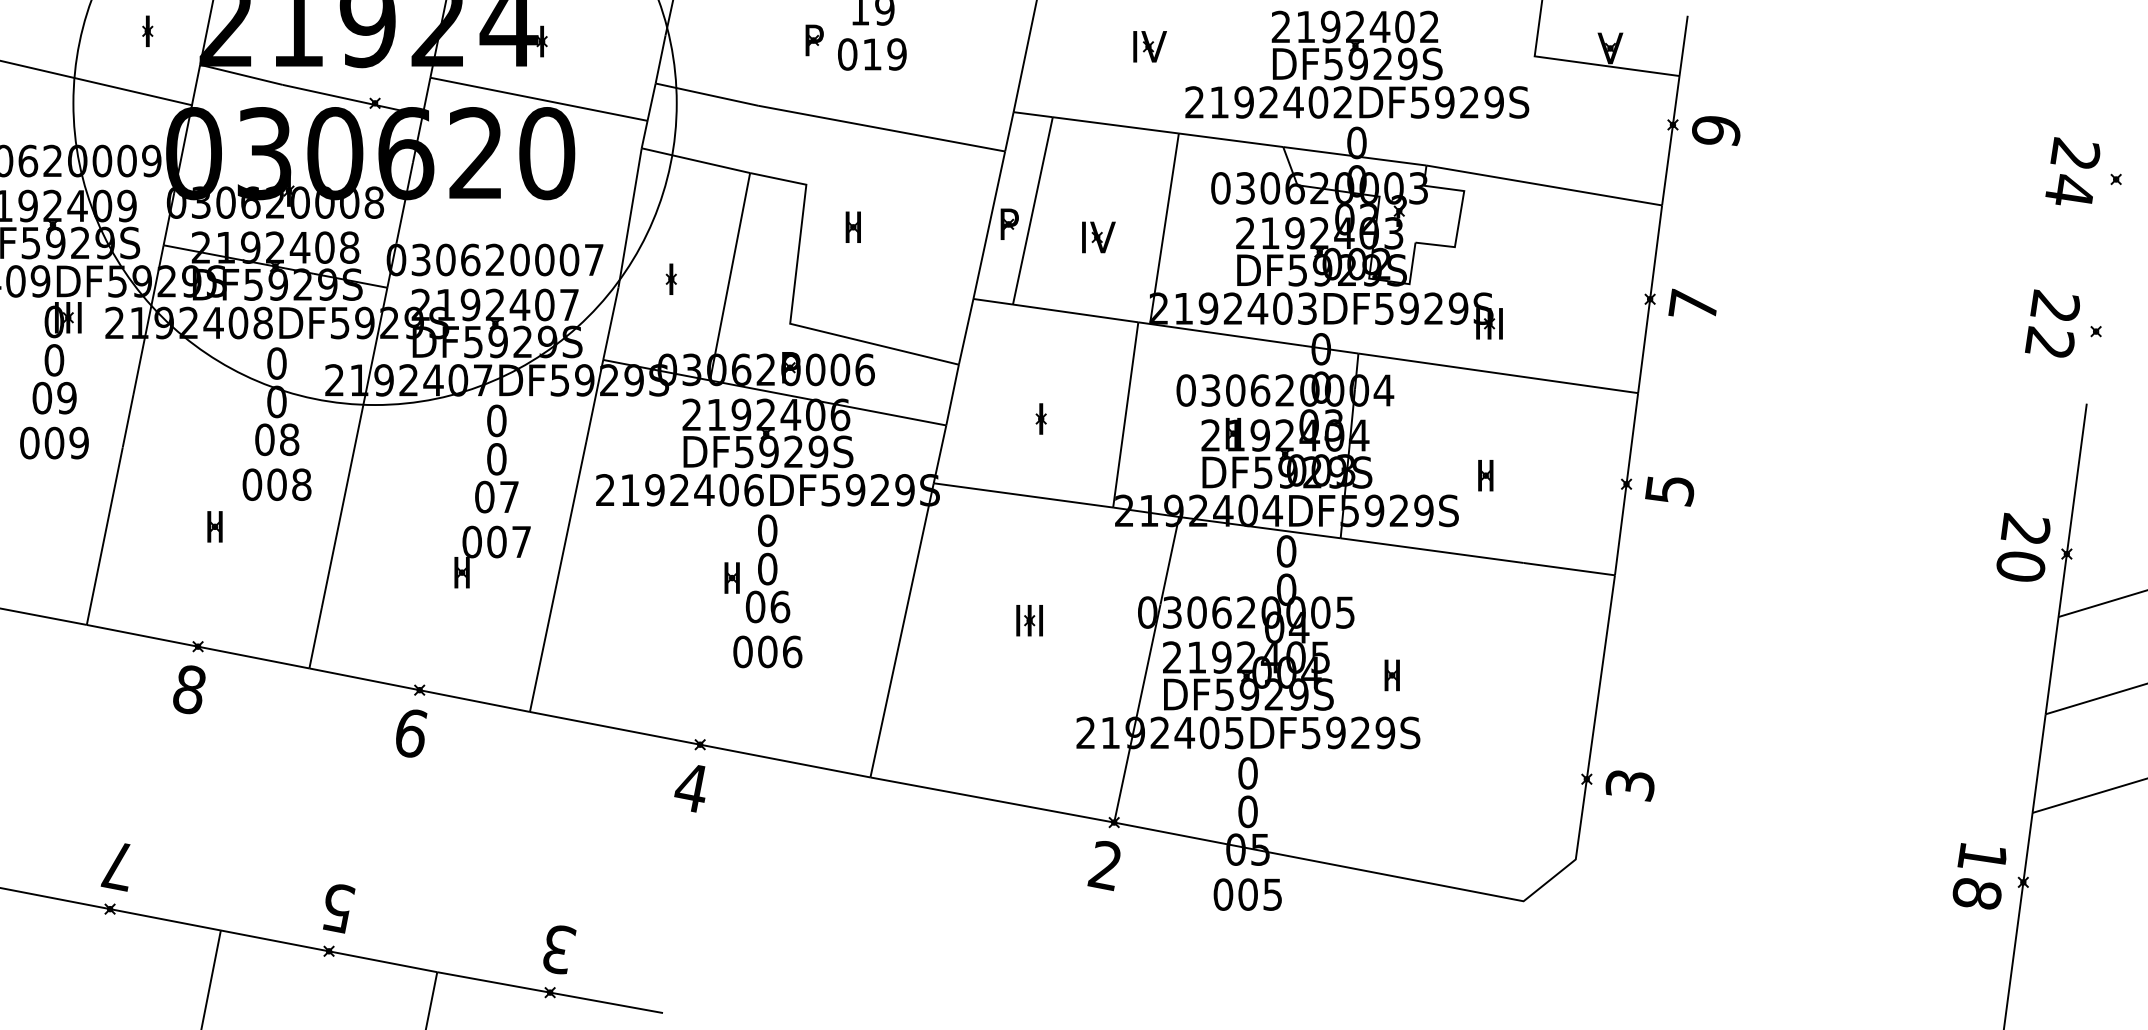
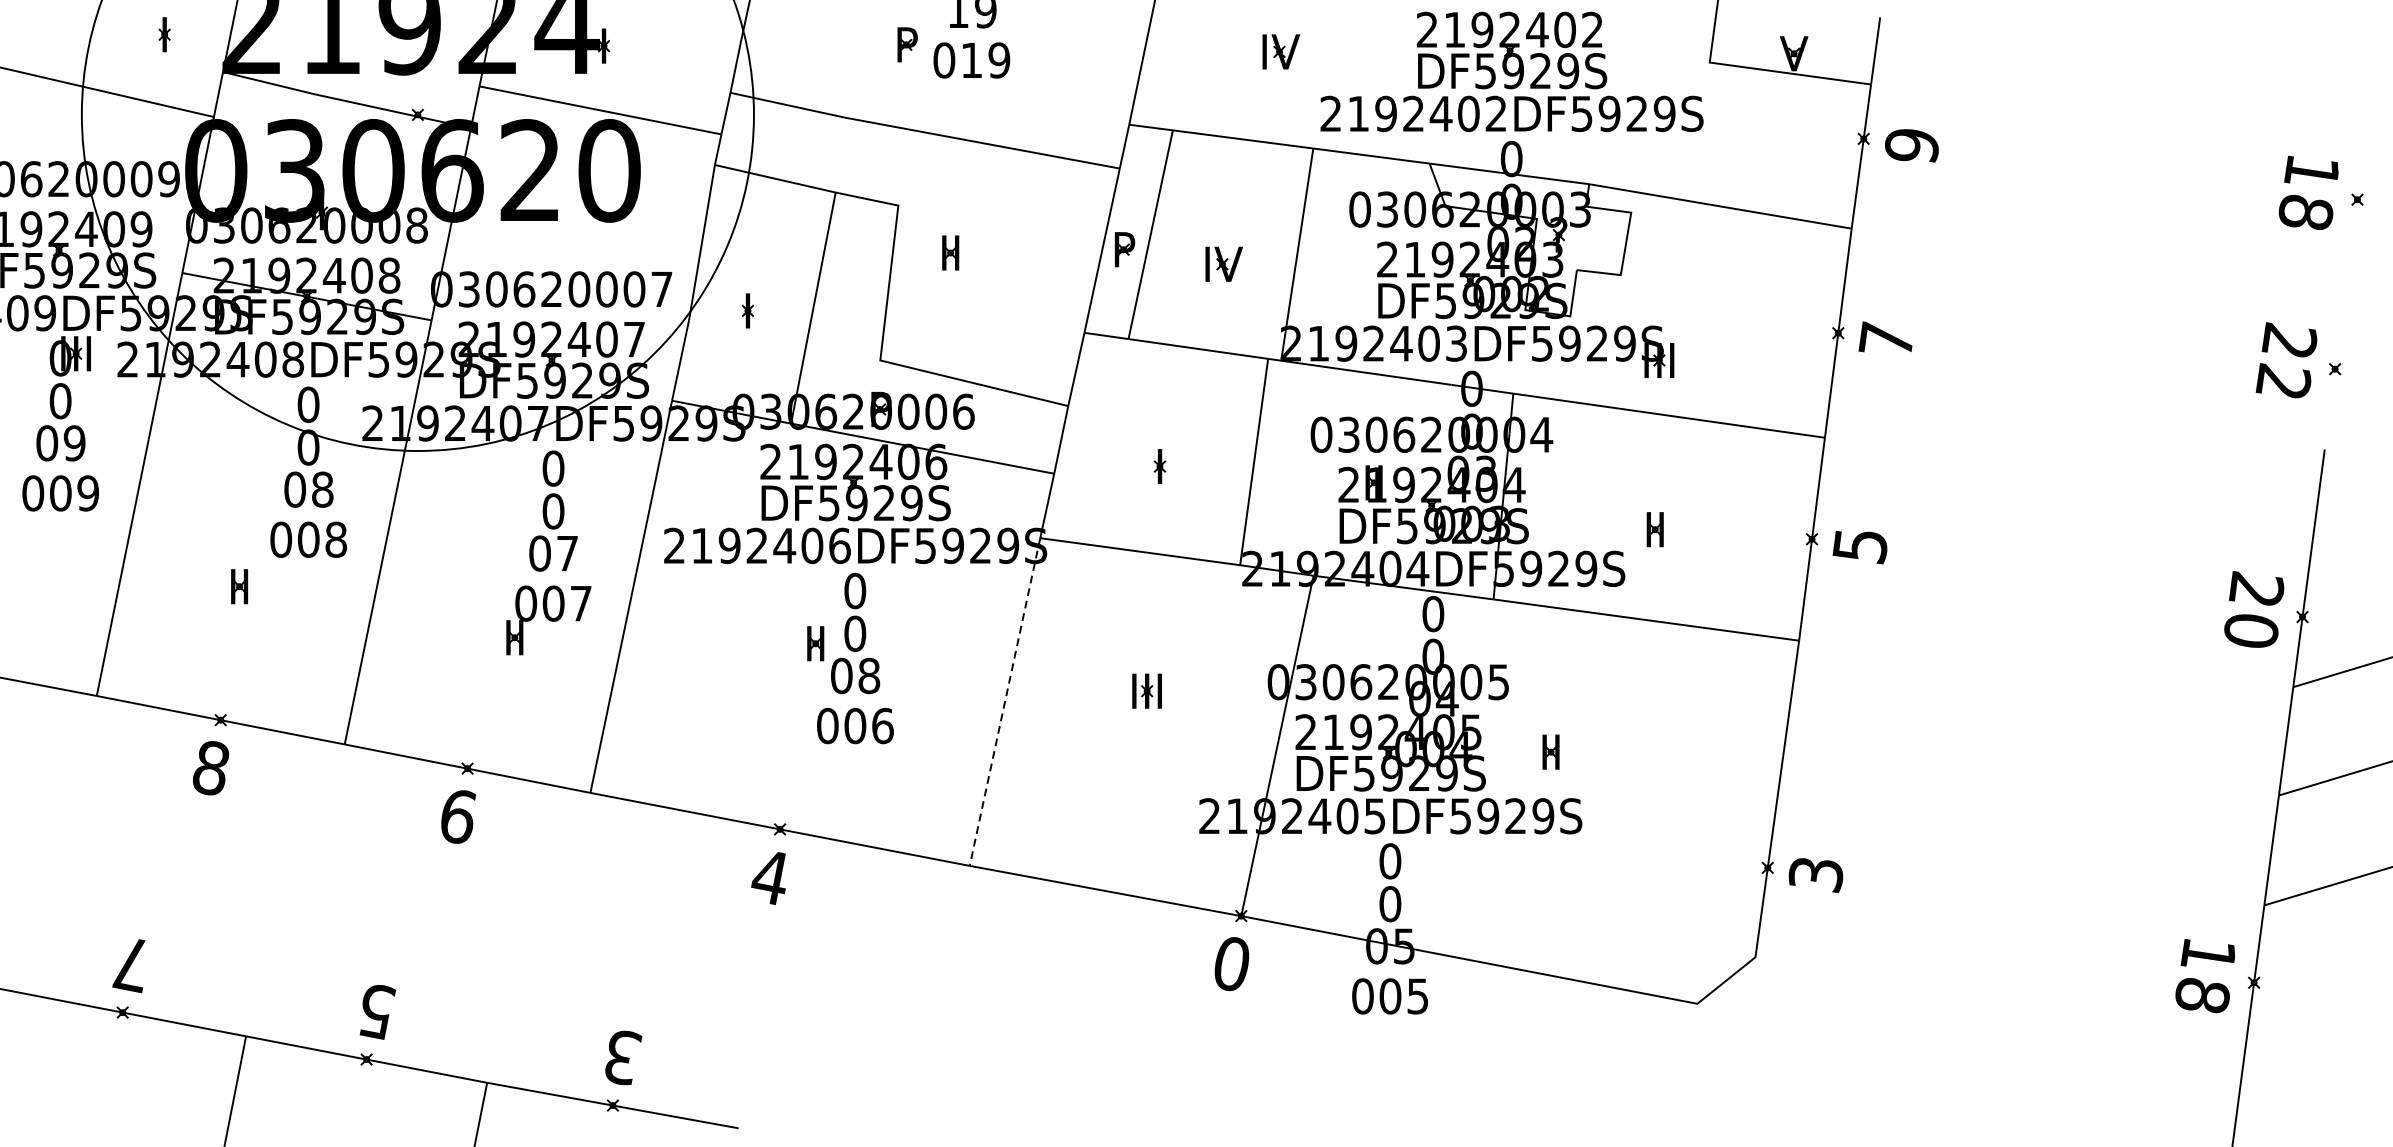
text: (2072, 171) -> (2308, 190), 24 -> 18
text: (780, 606) -> (869, 675), 06 -> 08
line: (902, 630) -> (1005, 702), solid -> dashed
text: (1104, 866) -> (1230, 965), 2 -> 0

